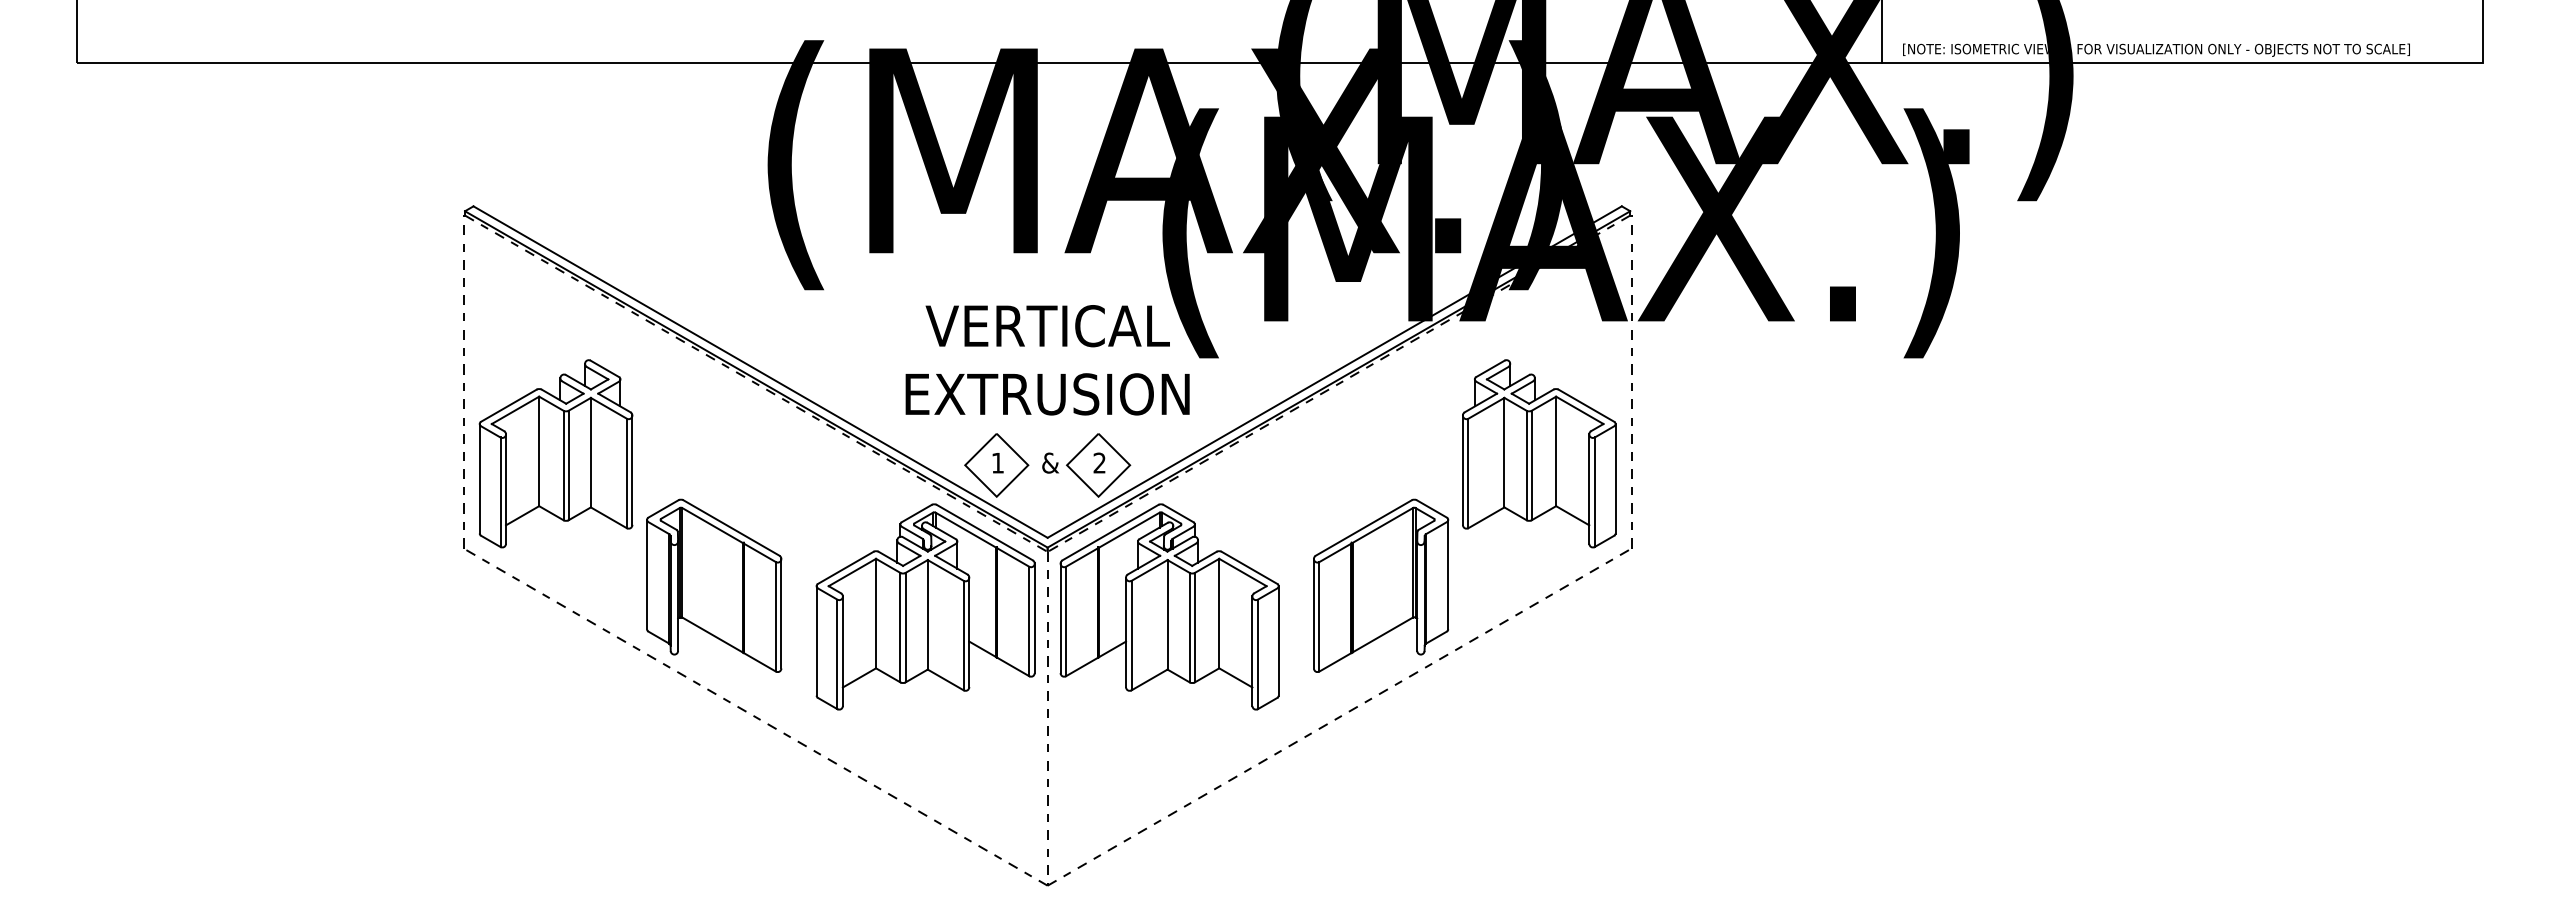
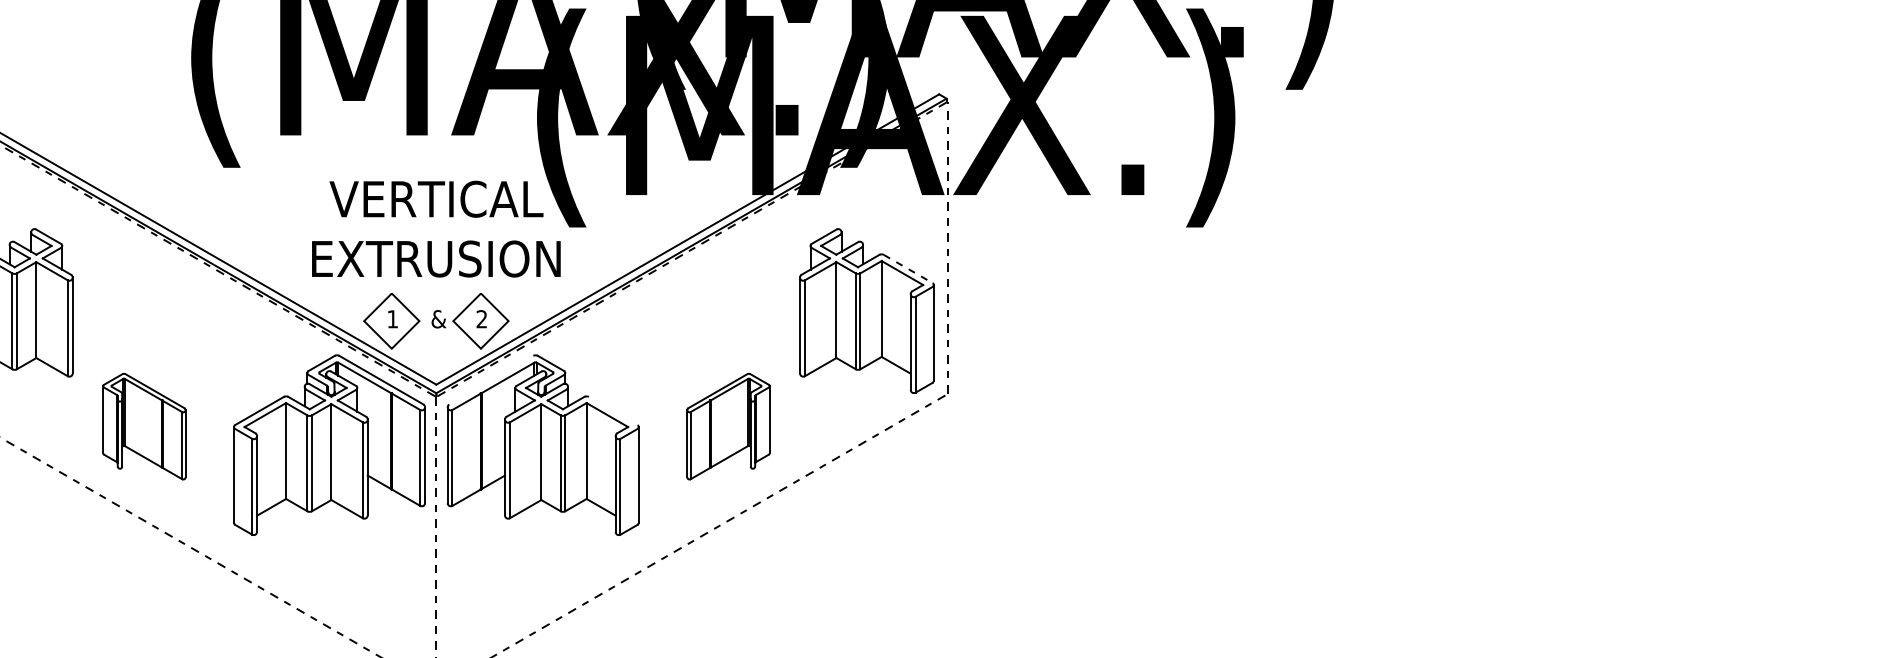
line: (1586, 405) -> (908, 268), solid -> dashed
line: (1110, 532) -> (491, 380), removed
line: (1249, 567) -> (613, 410), removed
part: (714, 585) -> (144, 426), size x0.7
part: (1381, 585) -> (728, 426), size x0.7

